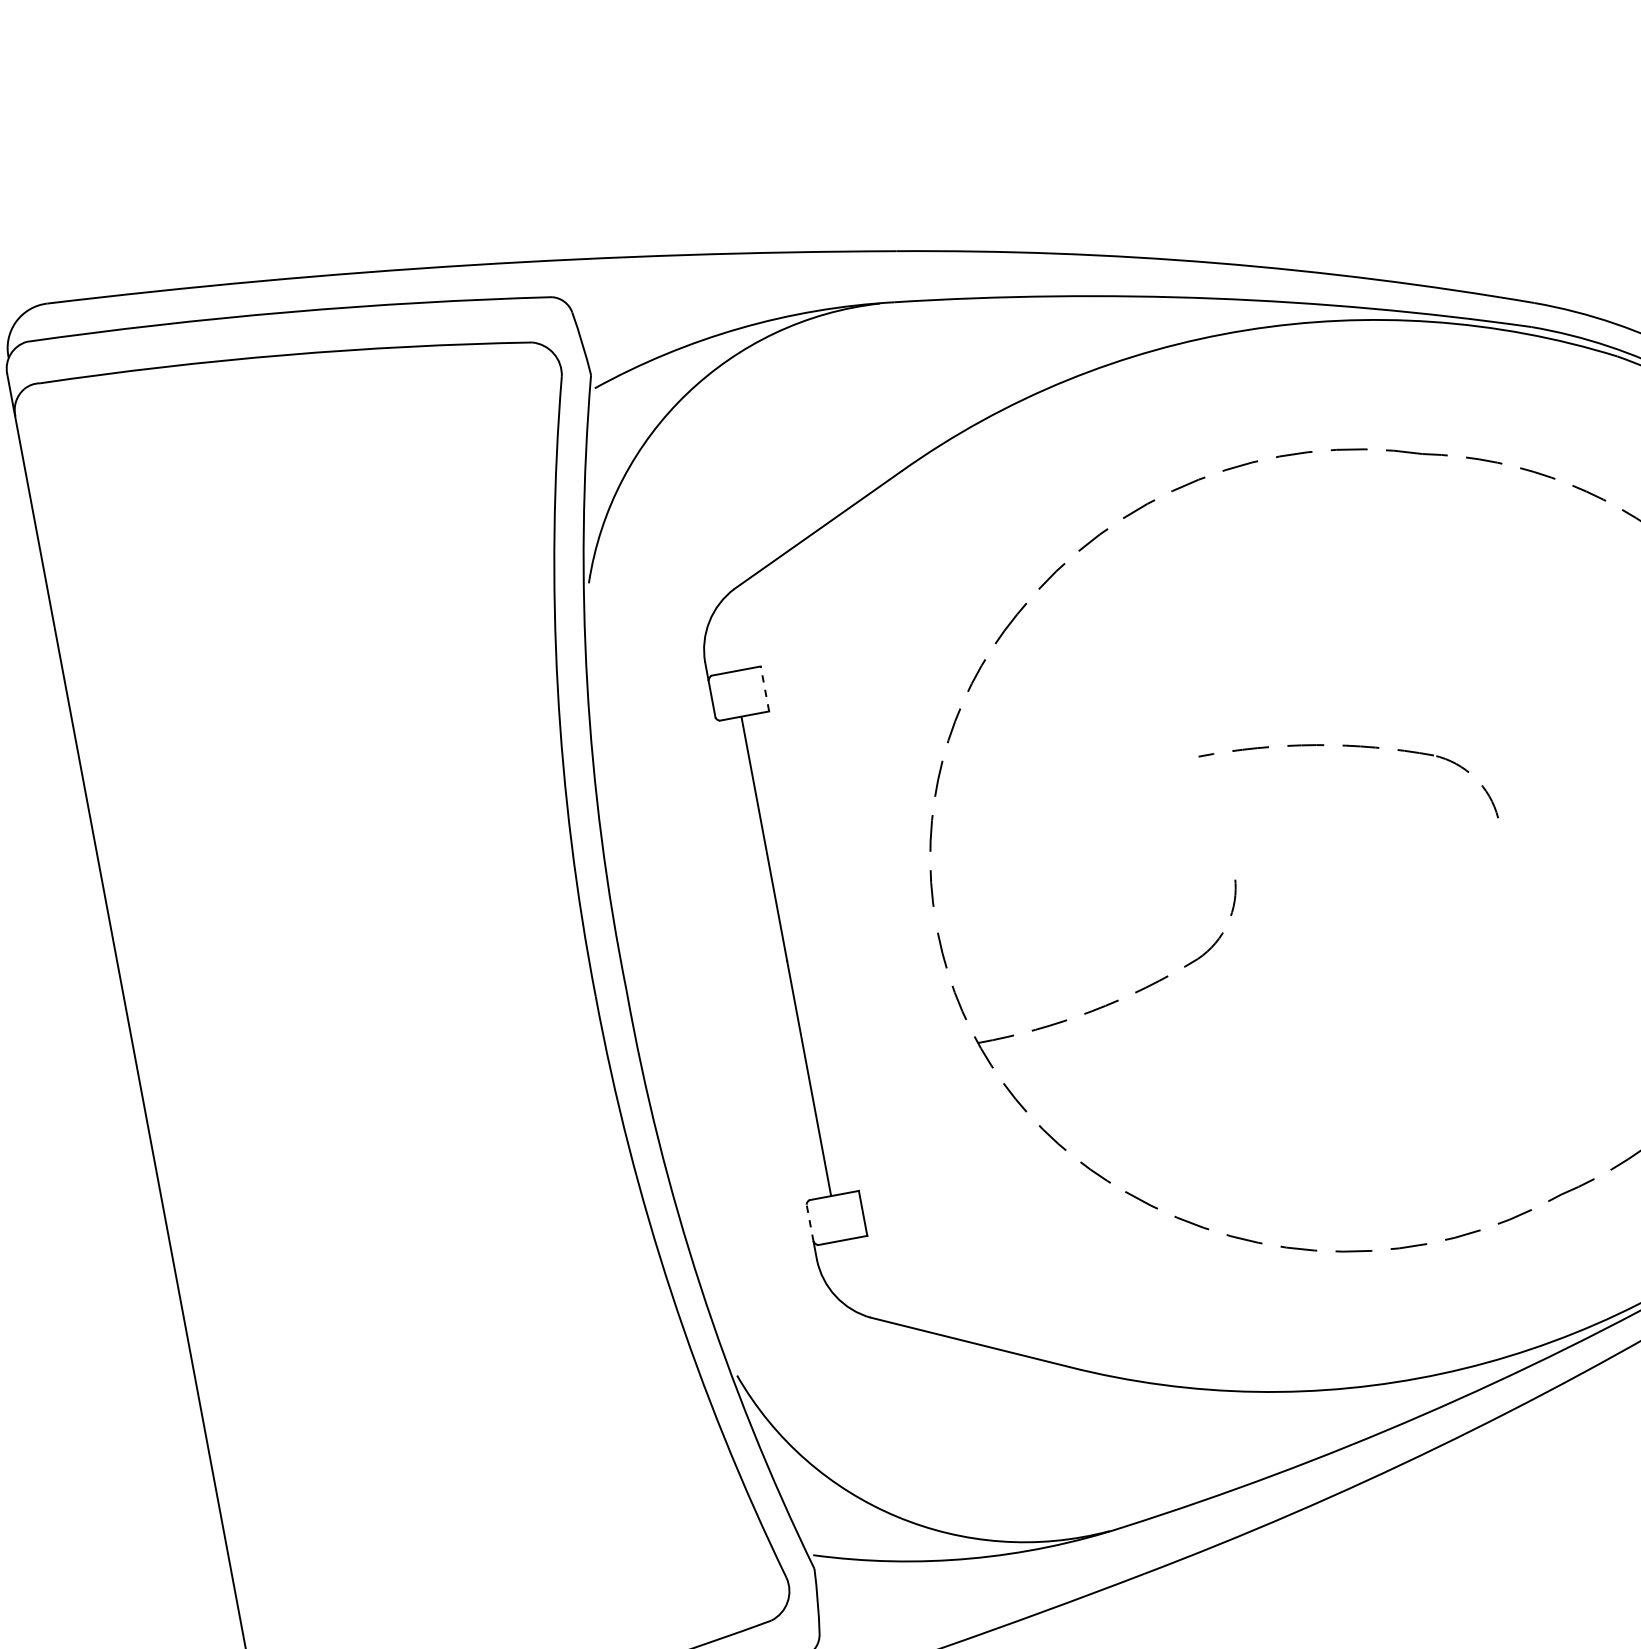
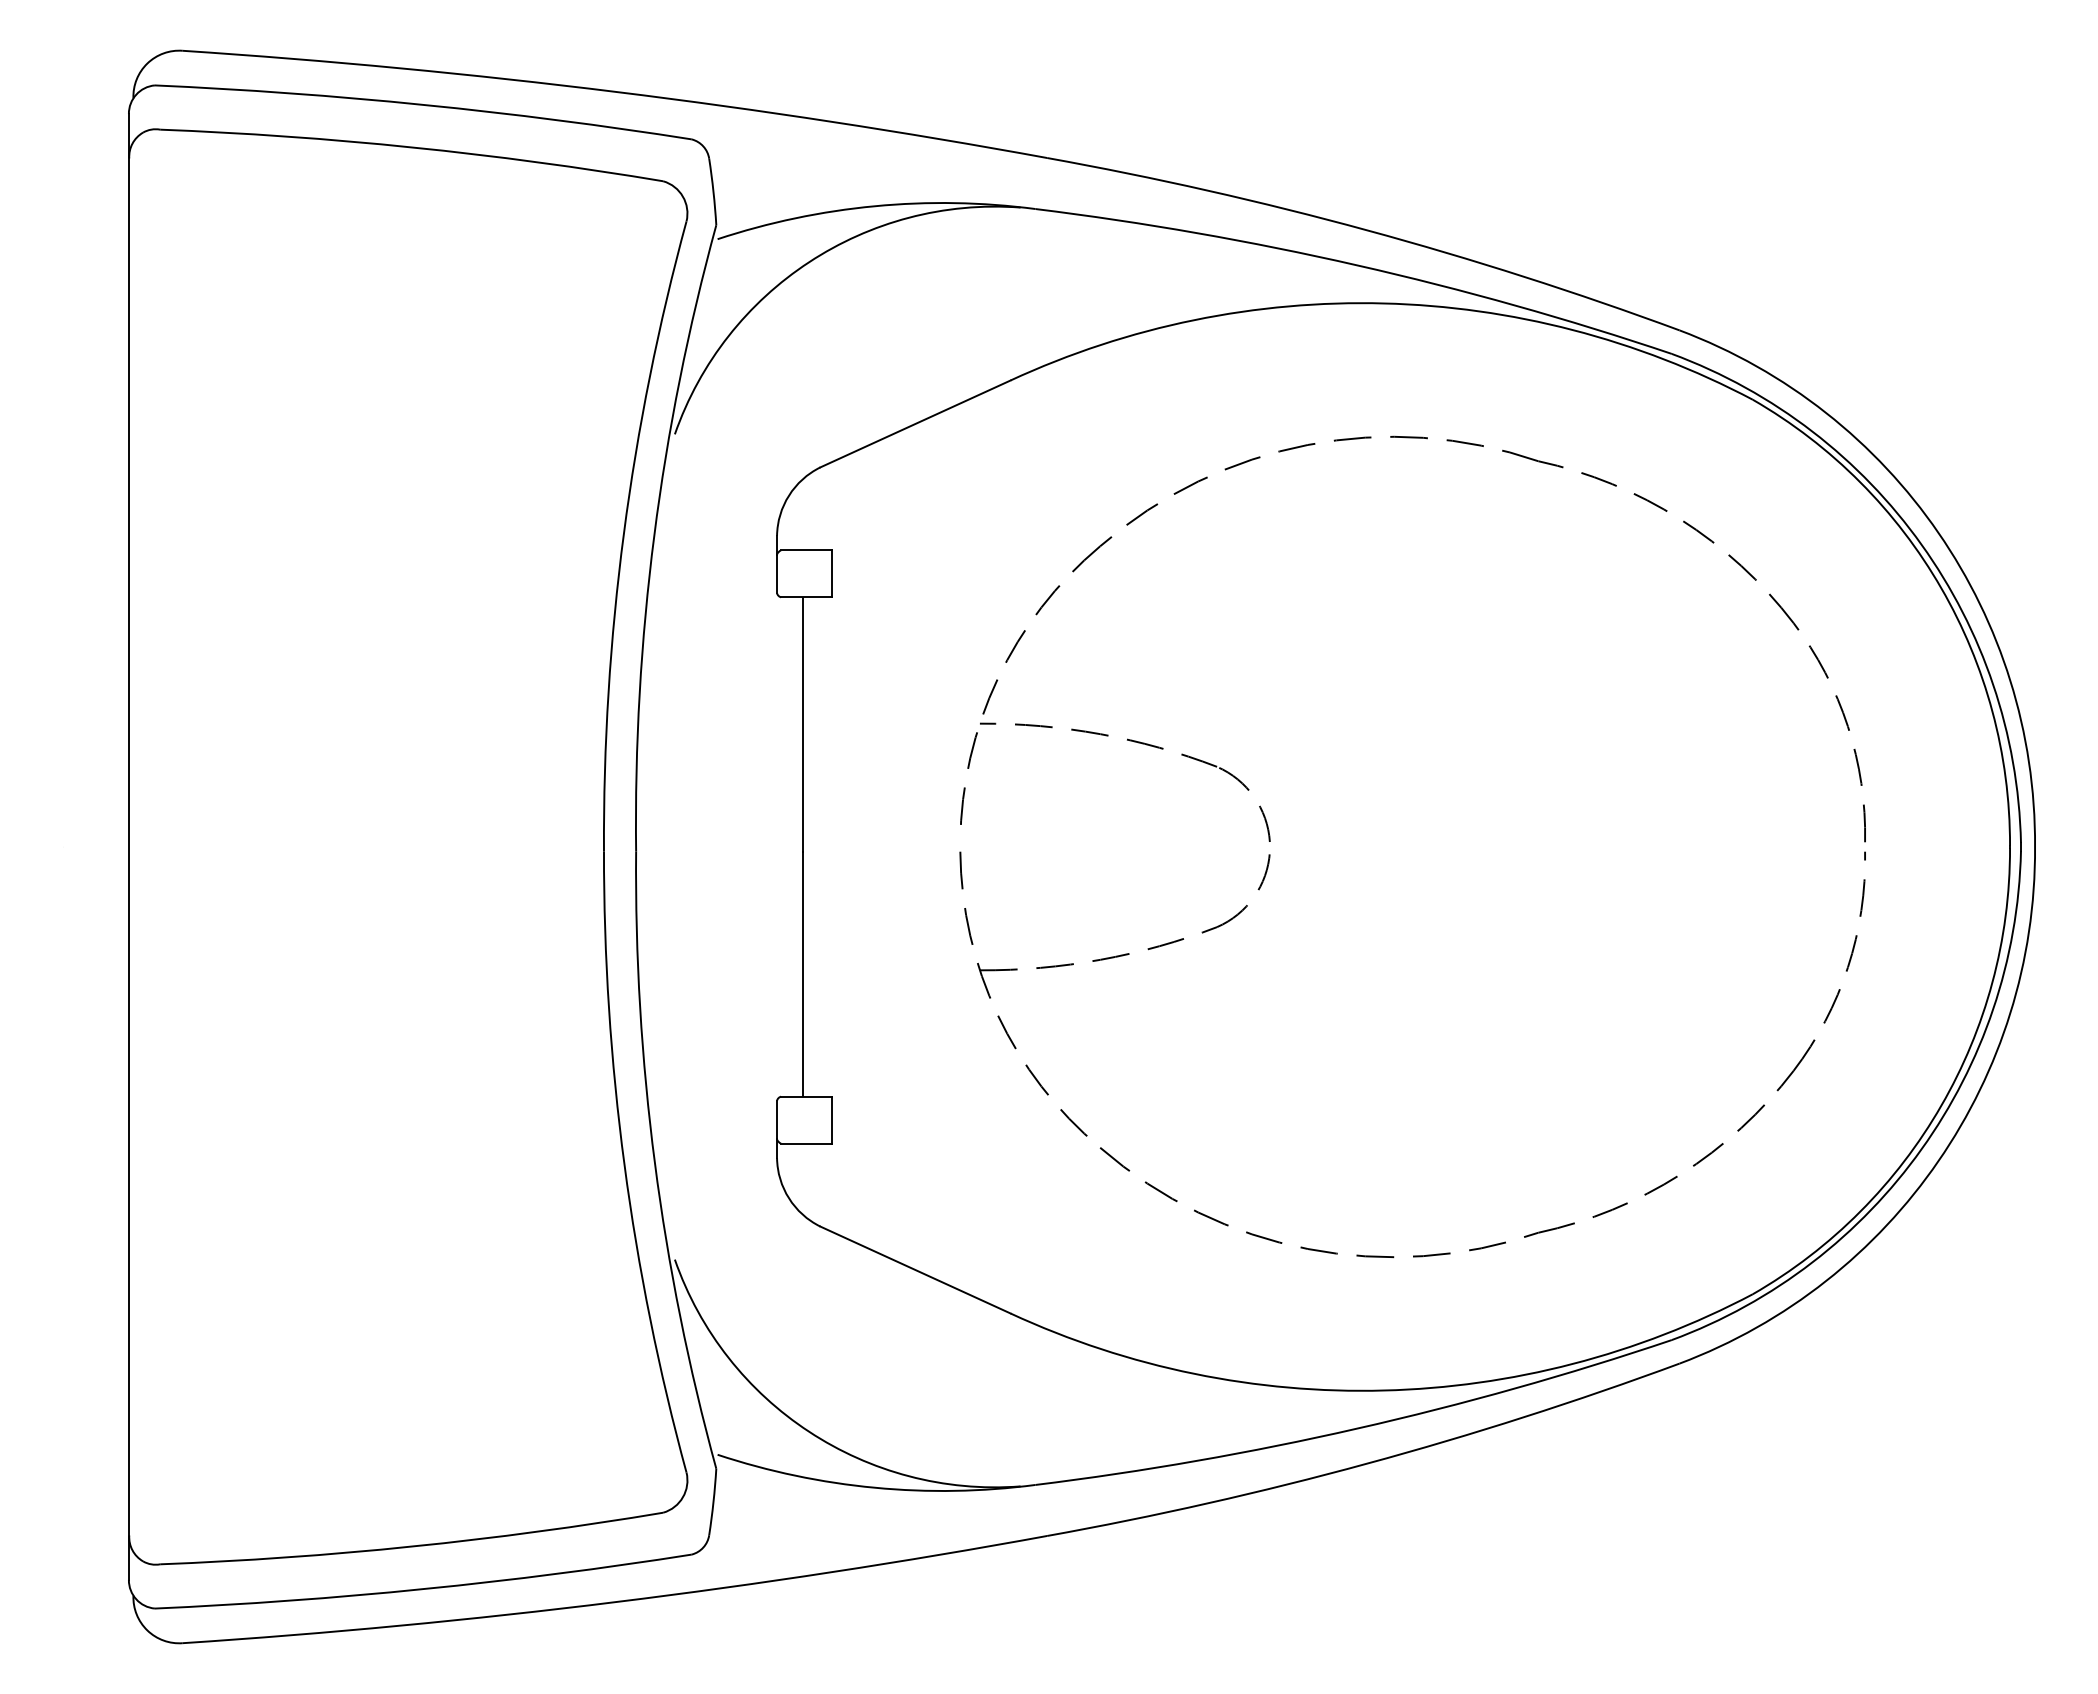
line: (765, 688) -> (832, 573), dashed -> solid
part: (1350, 746) -> (1134, 742), moved
line: (810, 1222) -> (777, 1119), dashed -> solid

